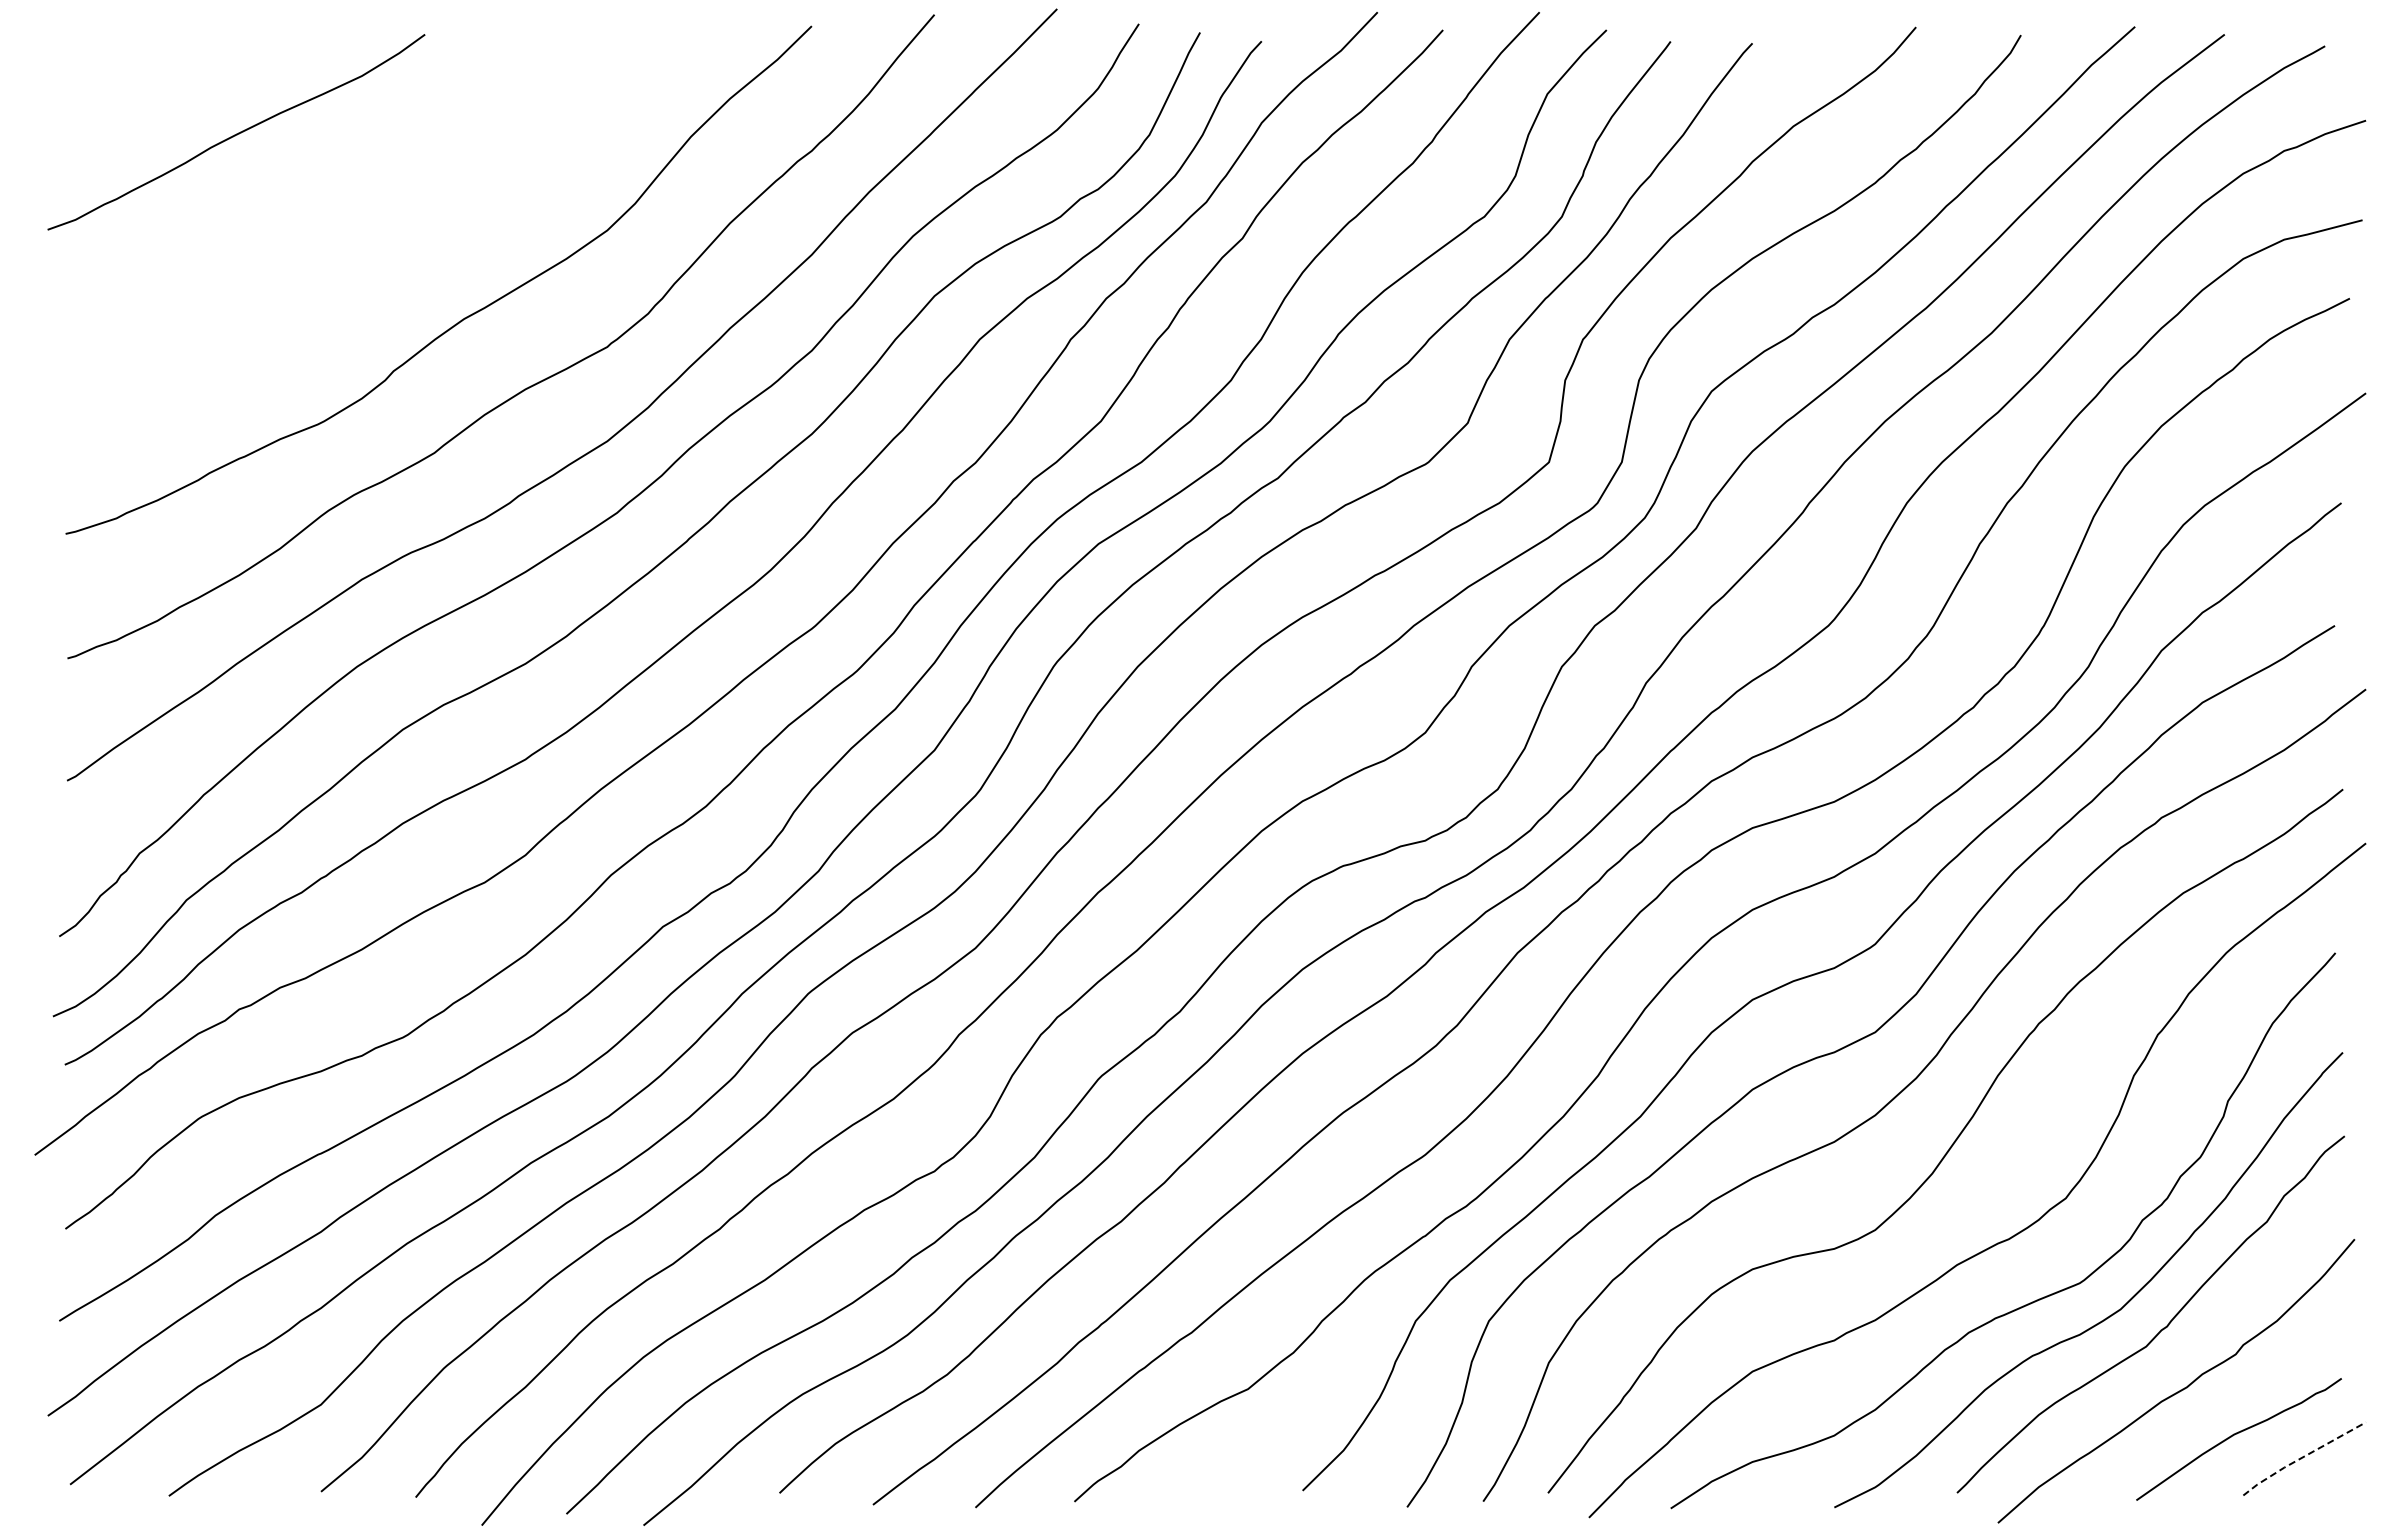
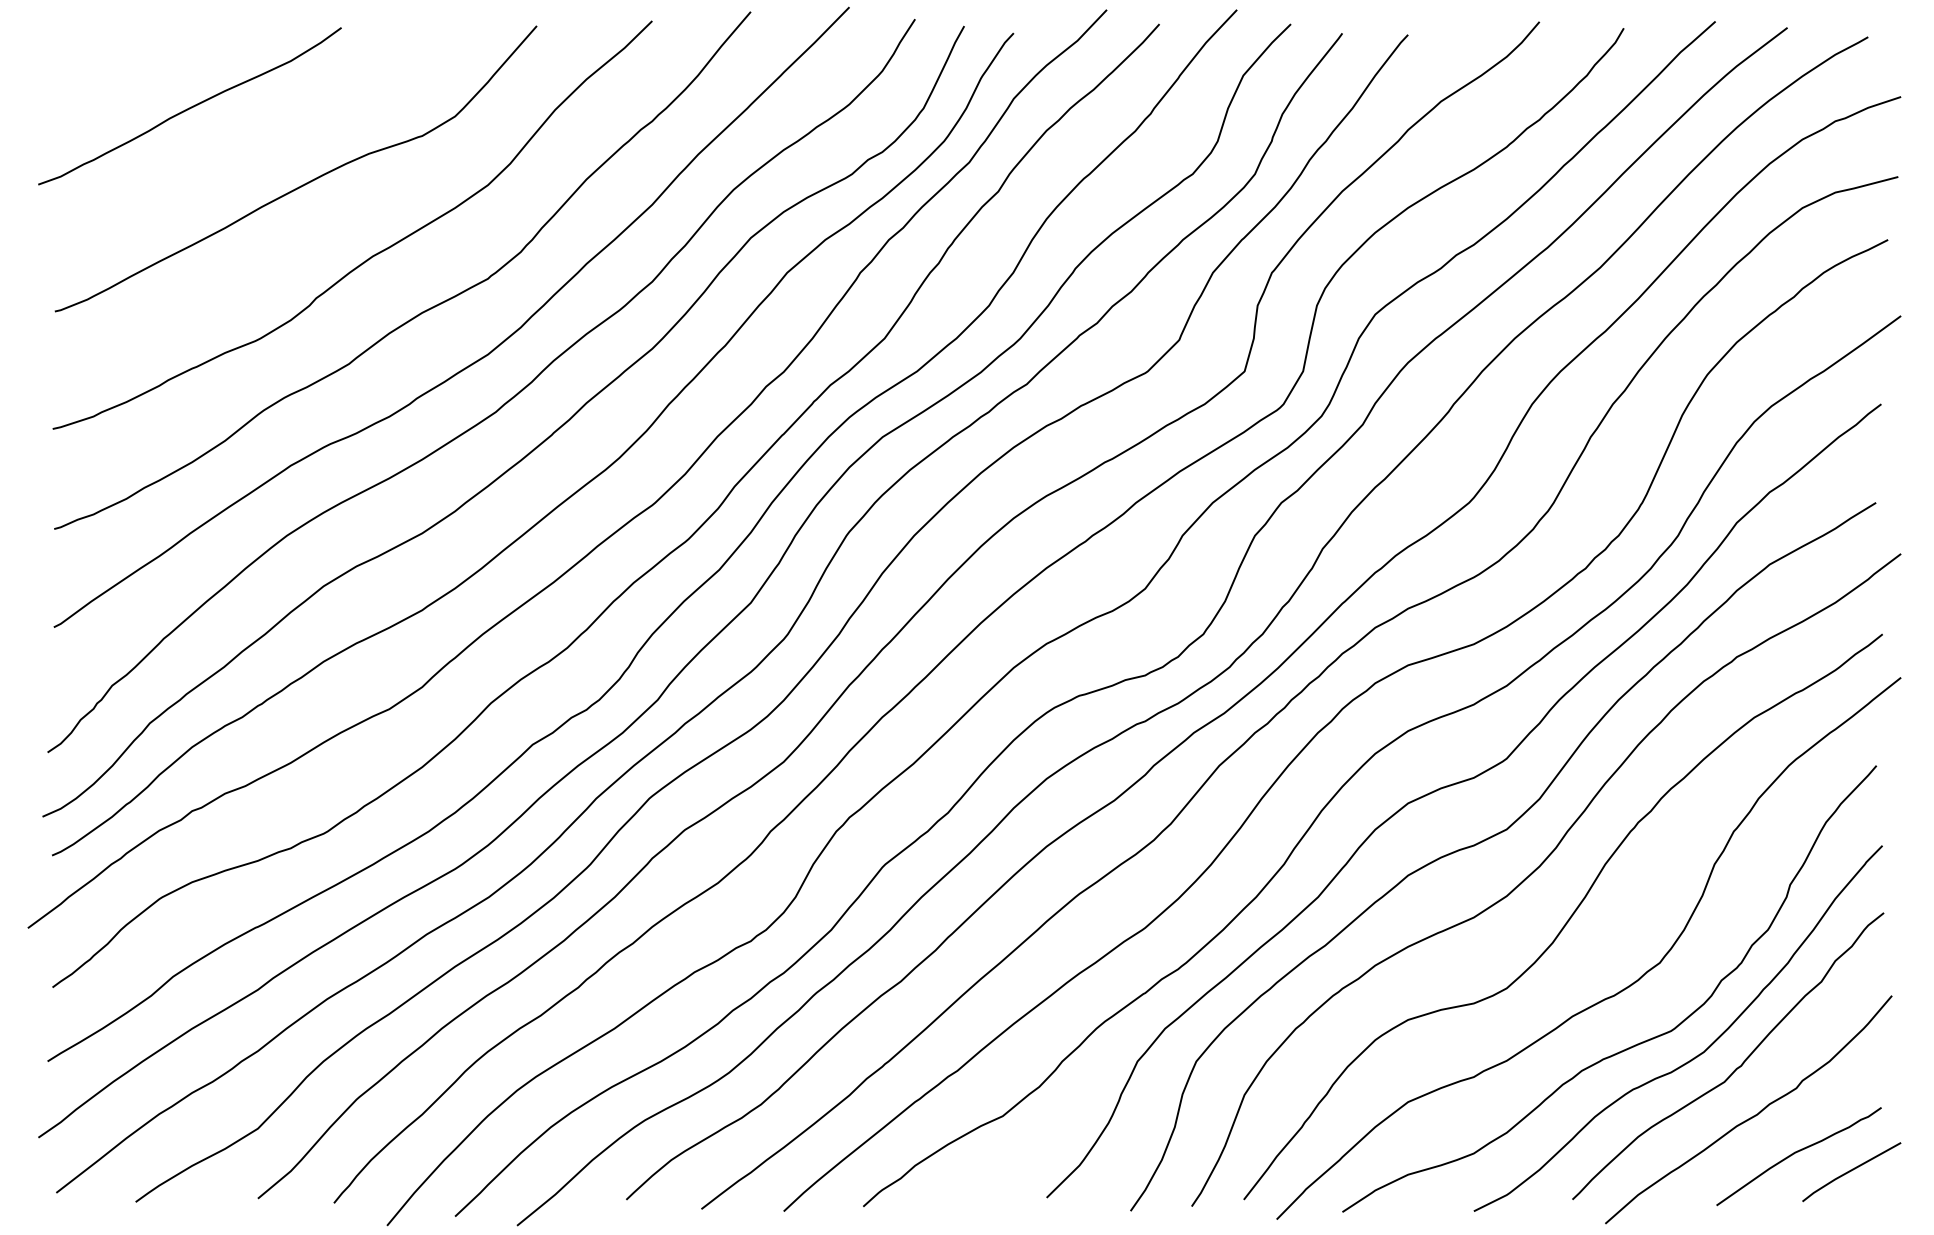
curve: (377, 229) -> (303, 184), added
line: (2302, 1457) -> (1850, 1171), dashed -> solid

